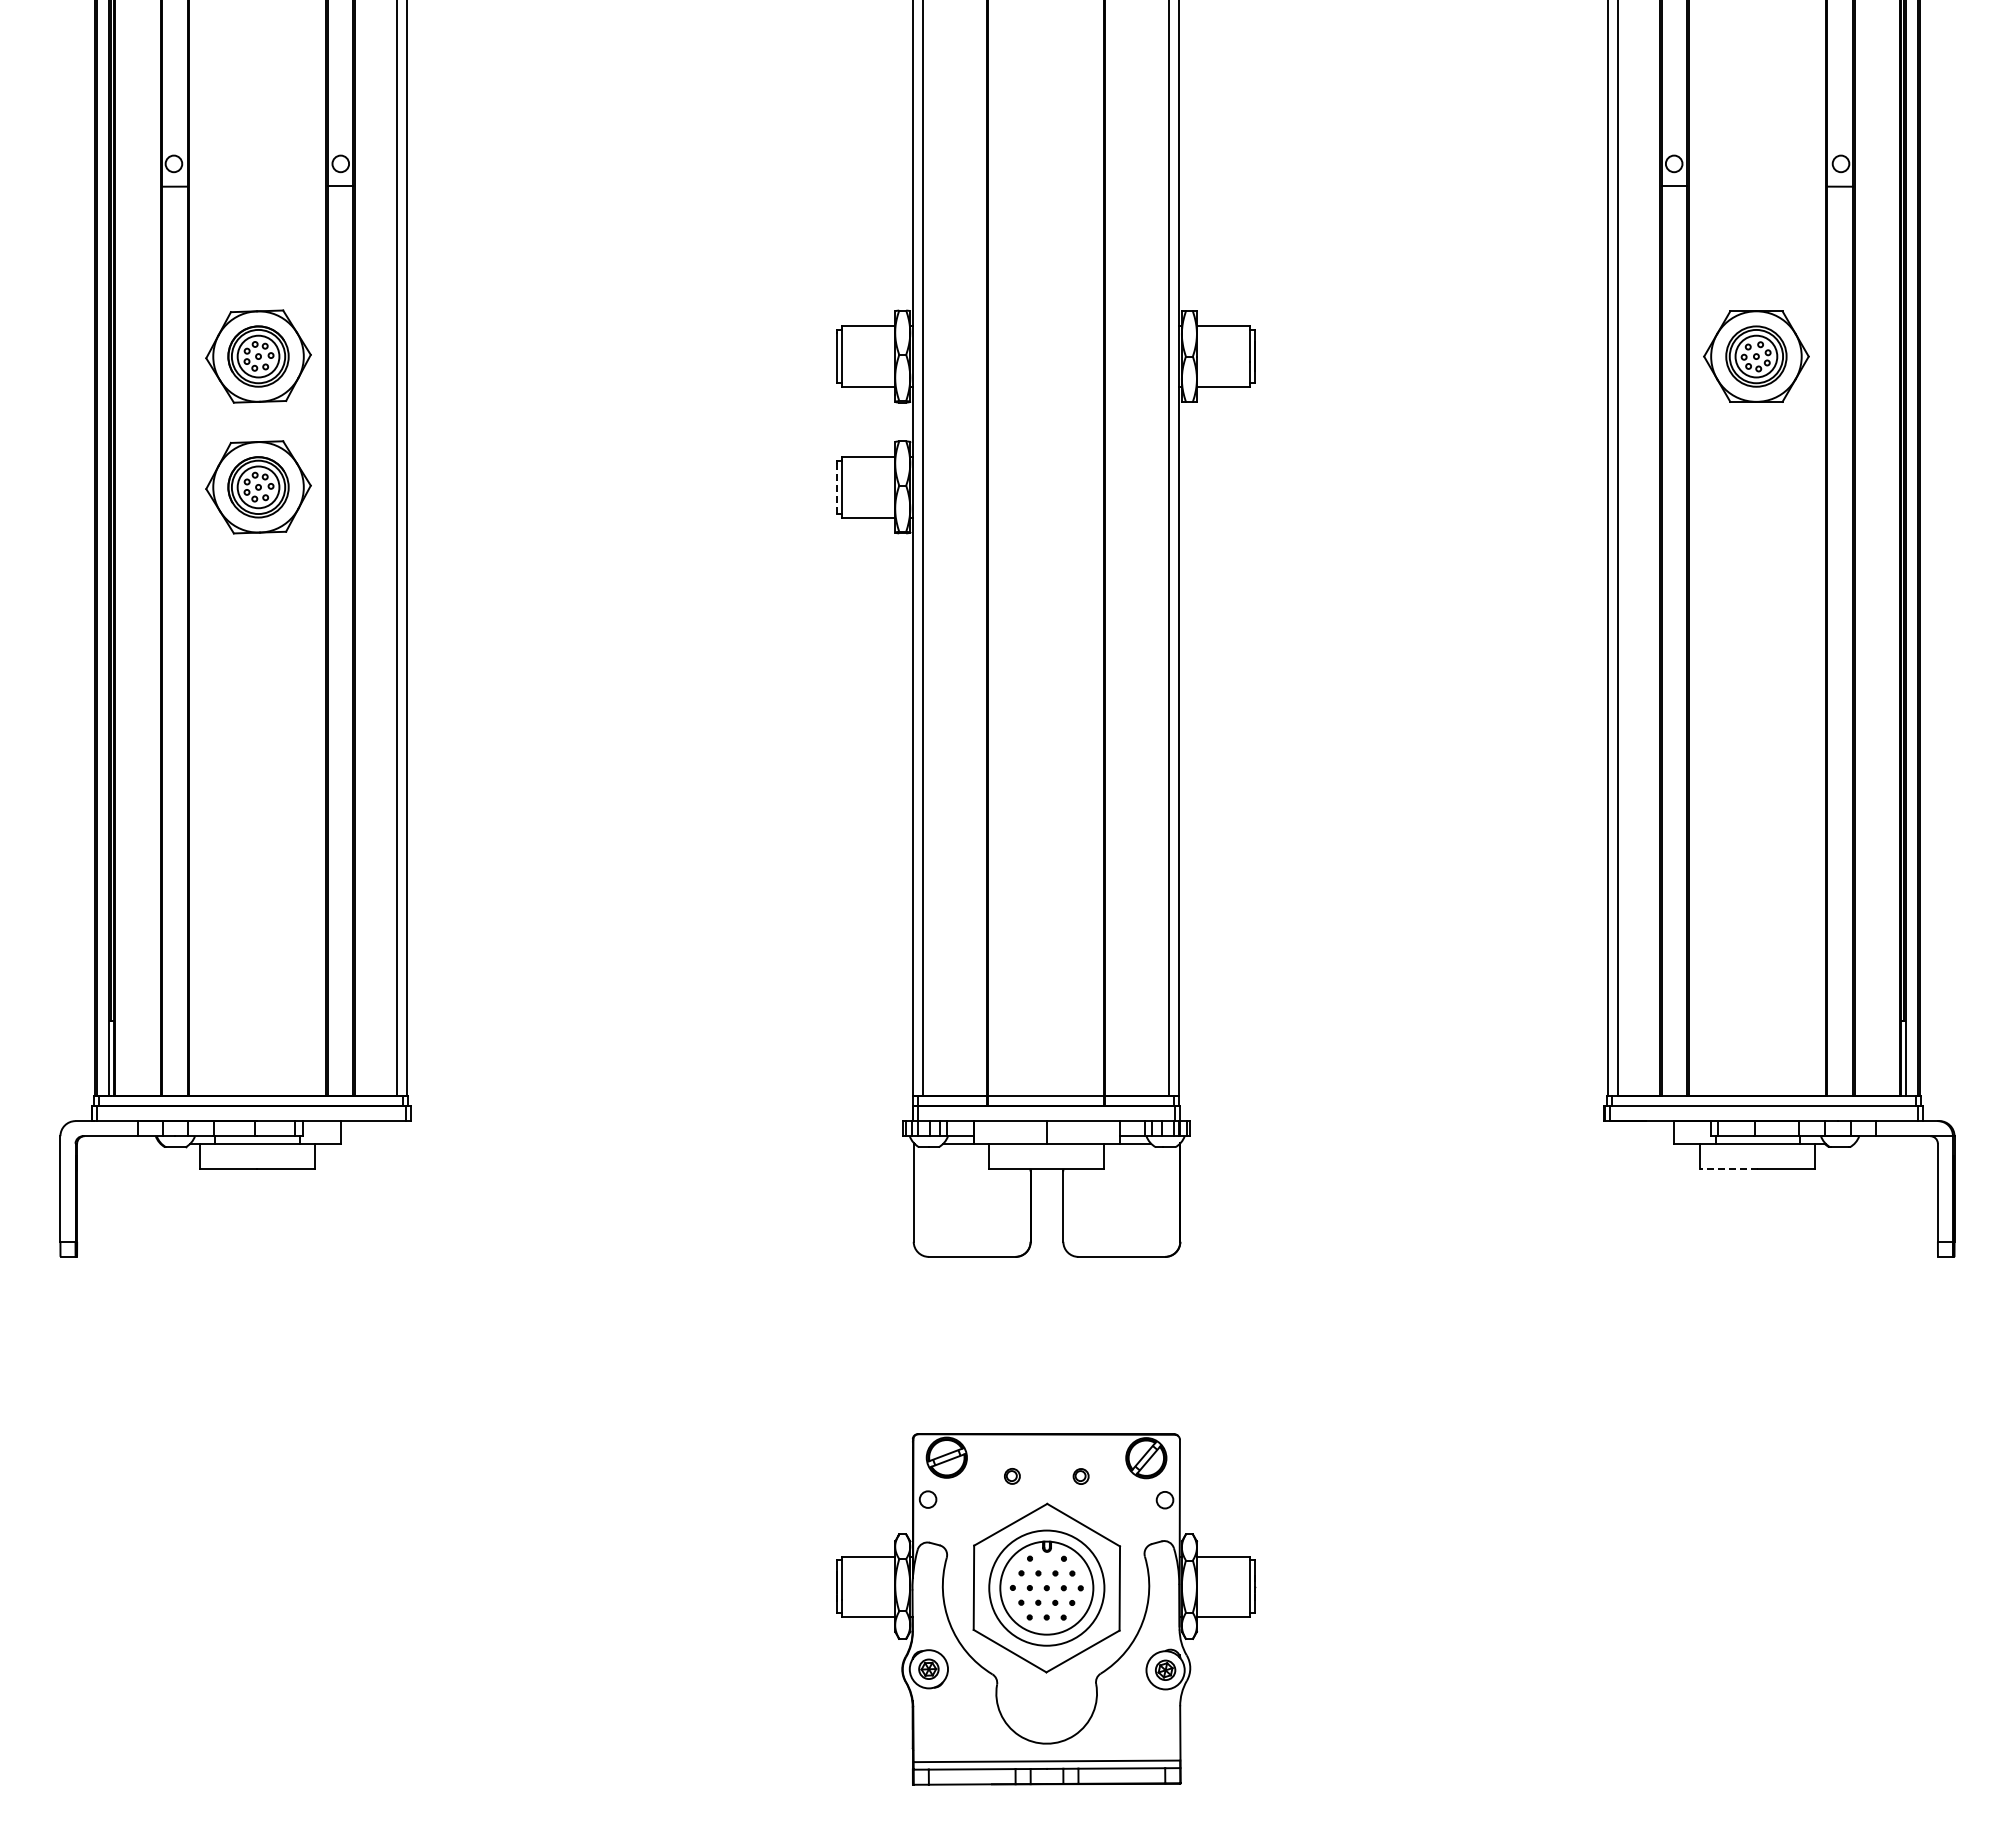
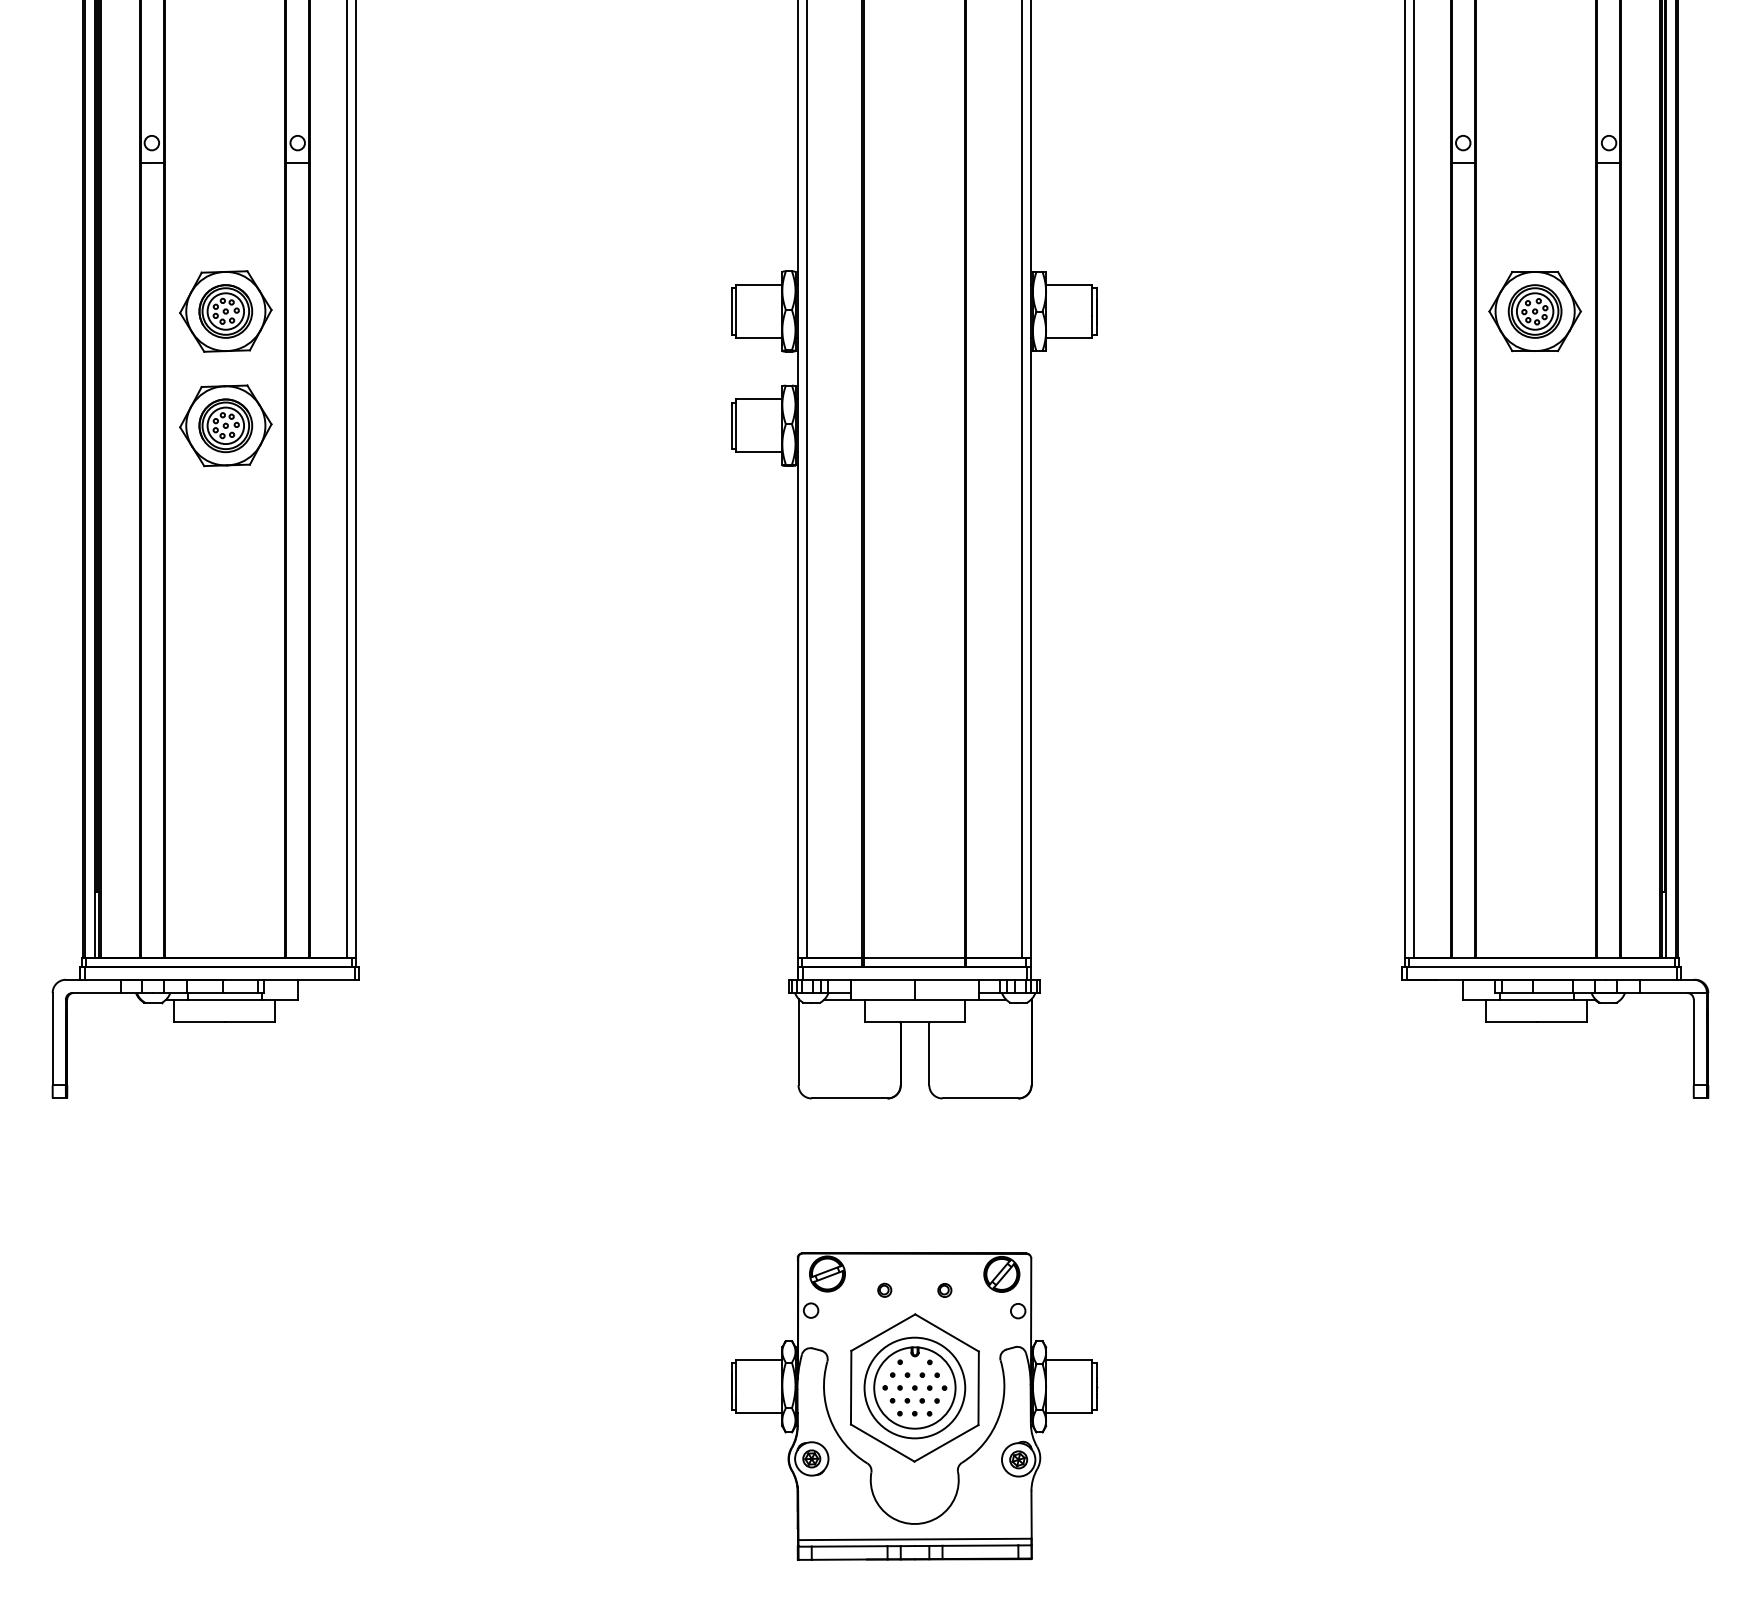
line: (837, 489) -> (731, 427), dashed -> solid
line: (1729, 1168) -> (1511, 1021), dashed -> solid

